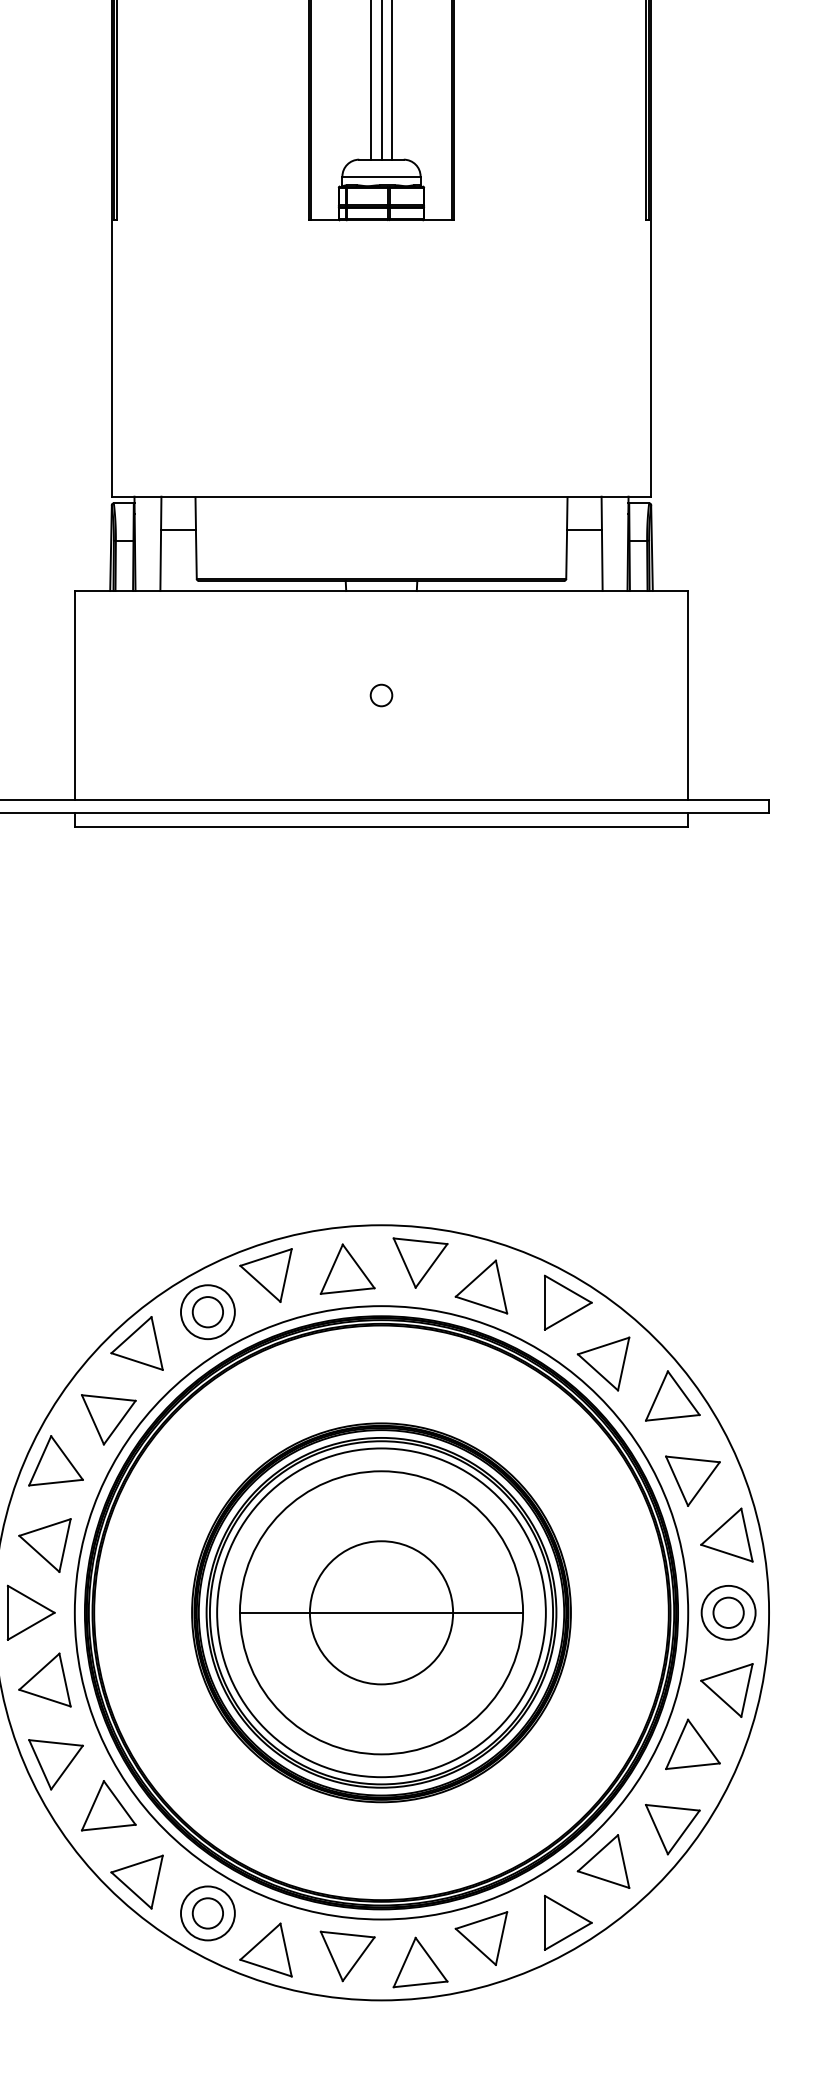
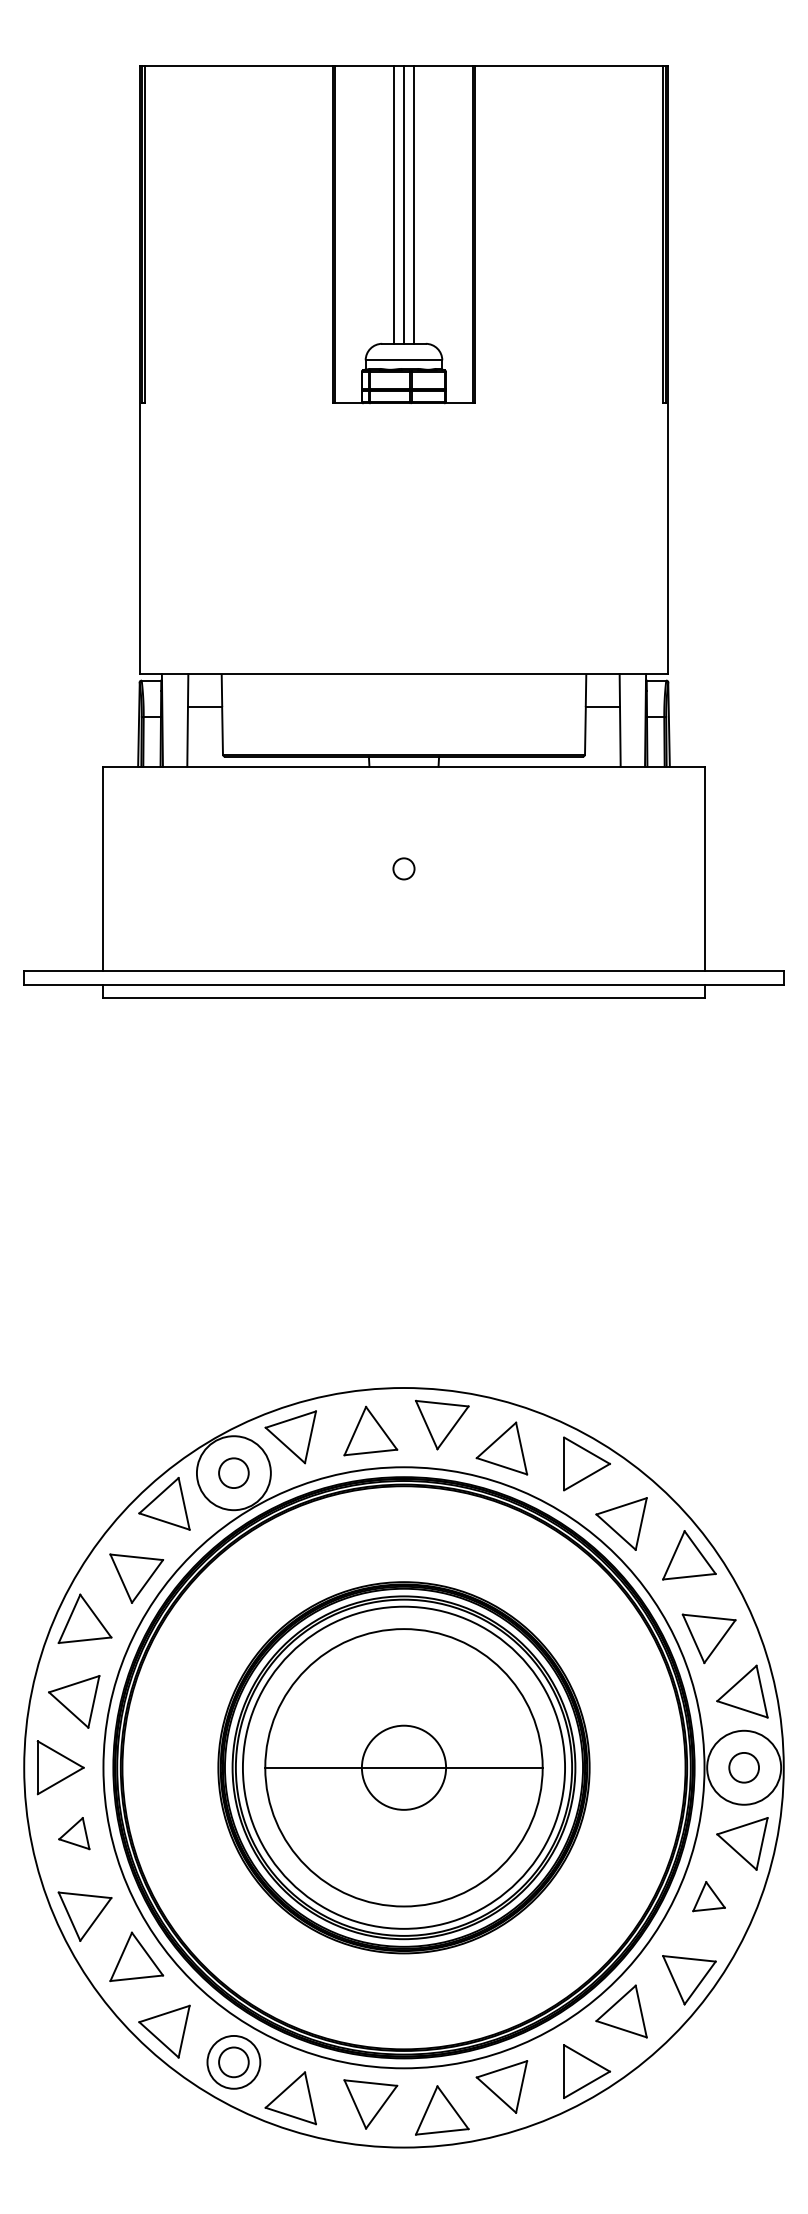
circle: (207, 1311) -> (233, 1472), size x1.4
circle: (381, 1612) -> (403, 1767), size x0.6
circle: (727, 1612) -> (743, 1767), size x1.4
part: (45, 1679) -> (74, 1833), size x0.6
part: (692, 1744) -> (708, 1896), size x0.6

